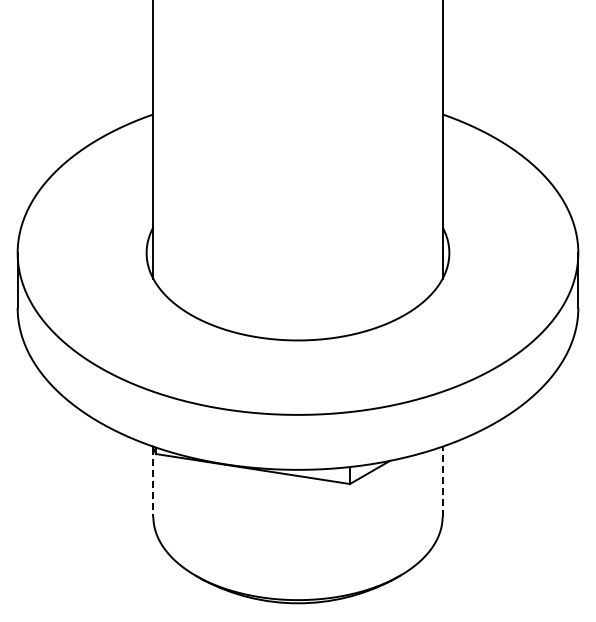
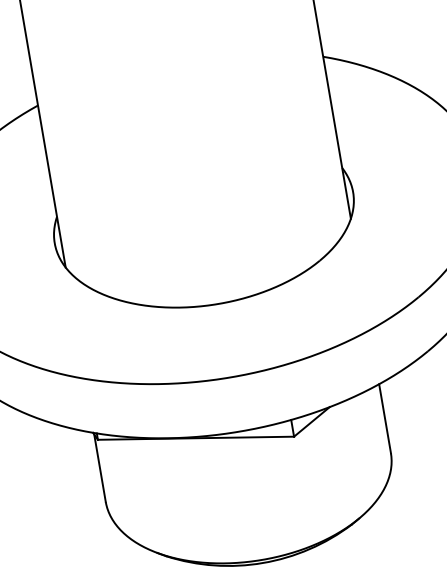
line: (442, 481) -> (384, 418), dashed -> solid
line: (153, 482) -> (100, 468), dashed -> solid

